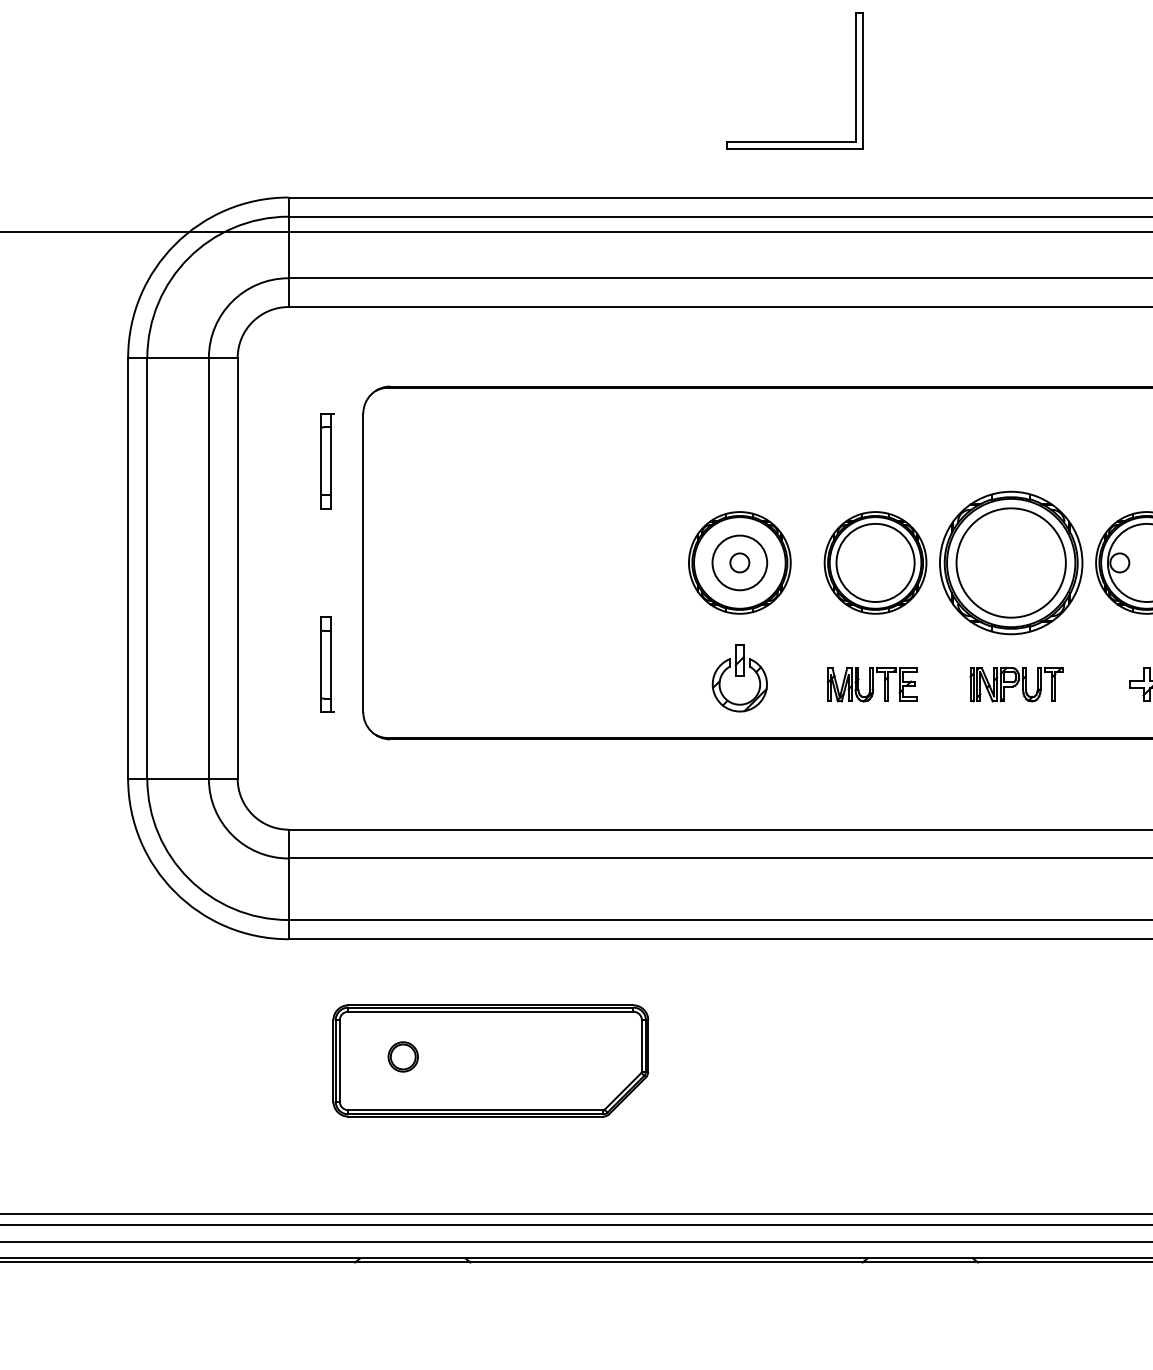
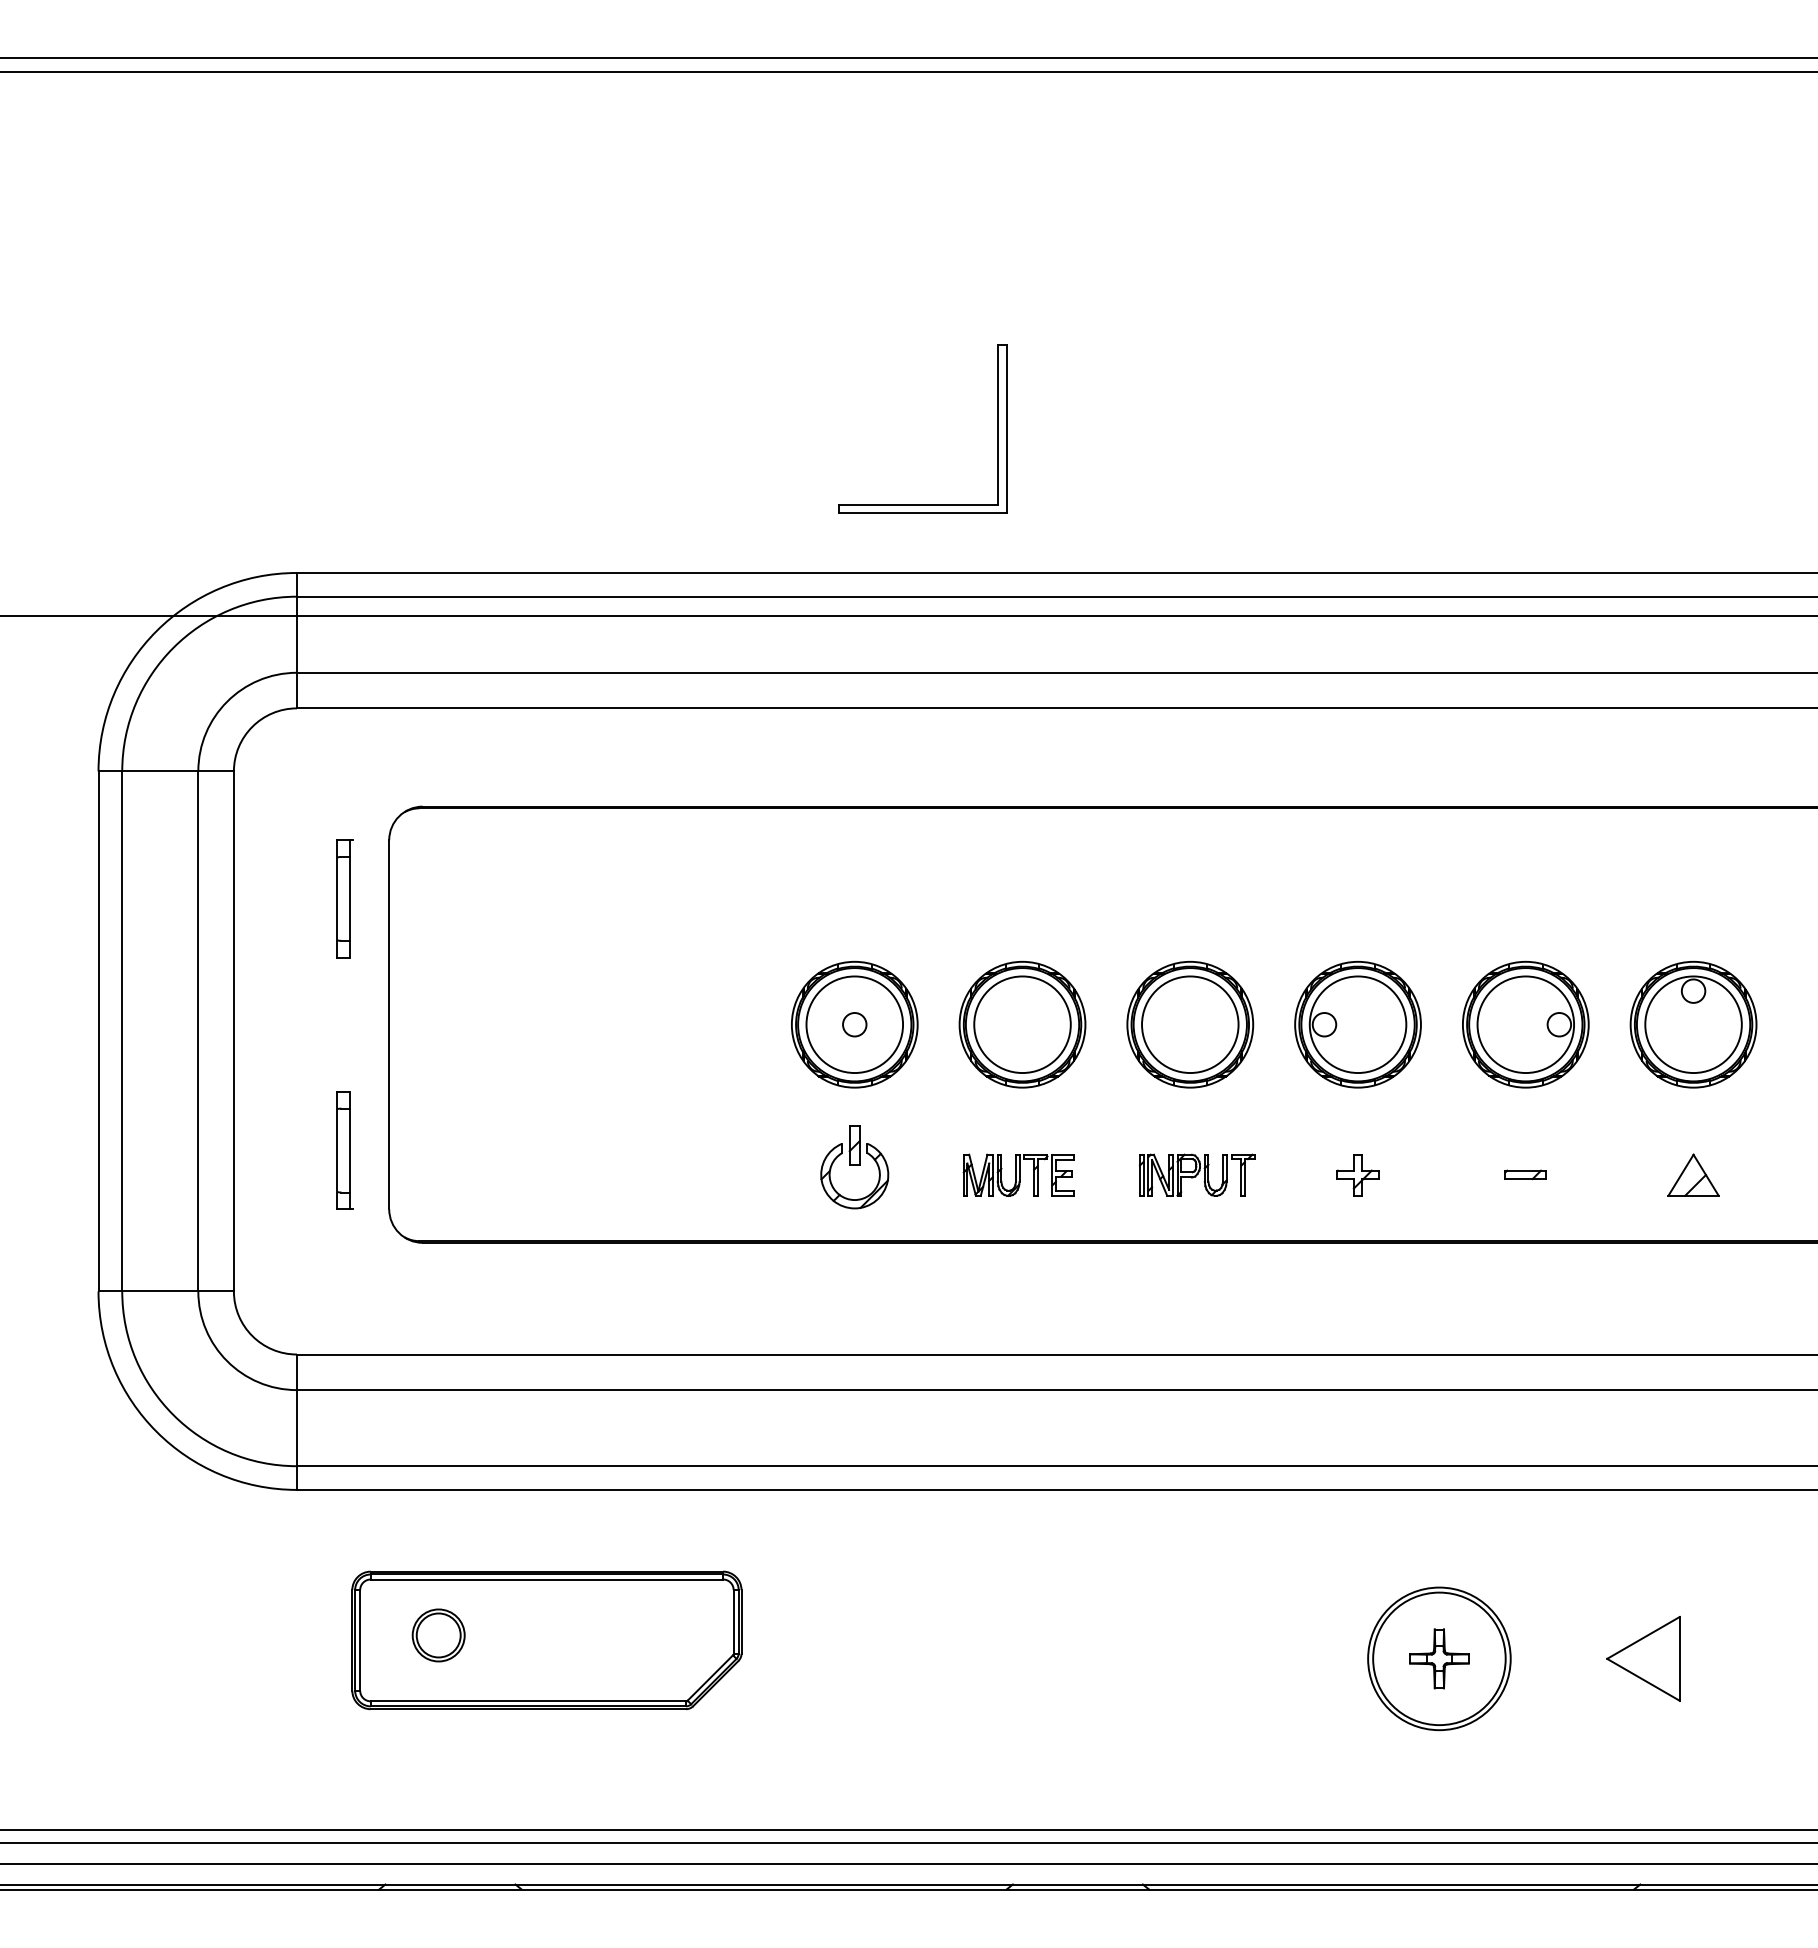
circle: (739, 562) -> (854, 1024), size x1.43
part: (1011, 562) -> (1190, 1024), size x0.71
part: (403, 1056) -> (438, 1635), size x1.43

